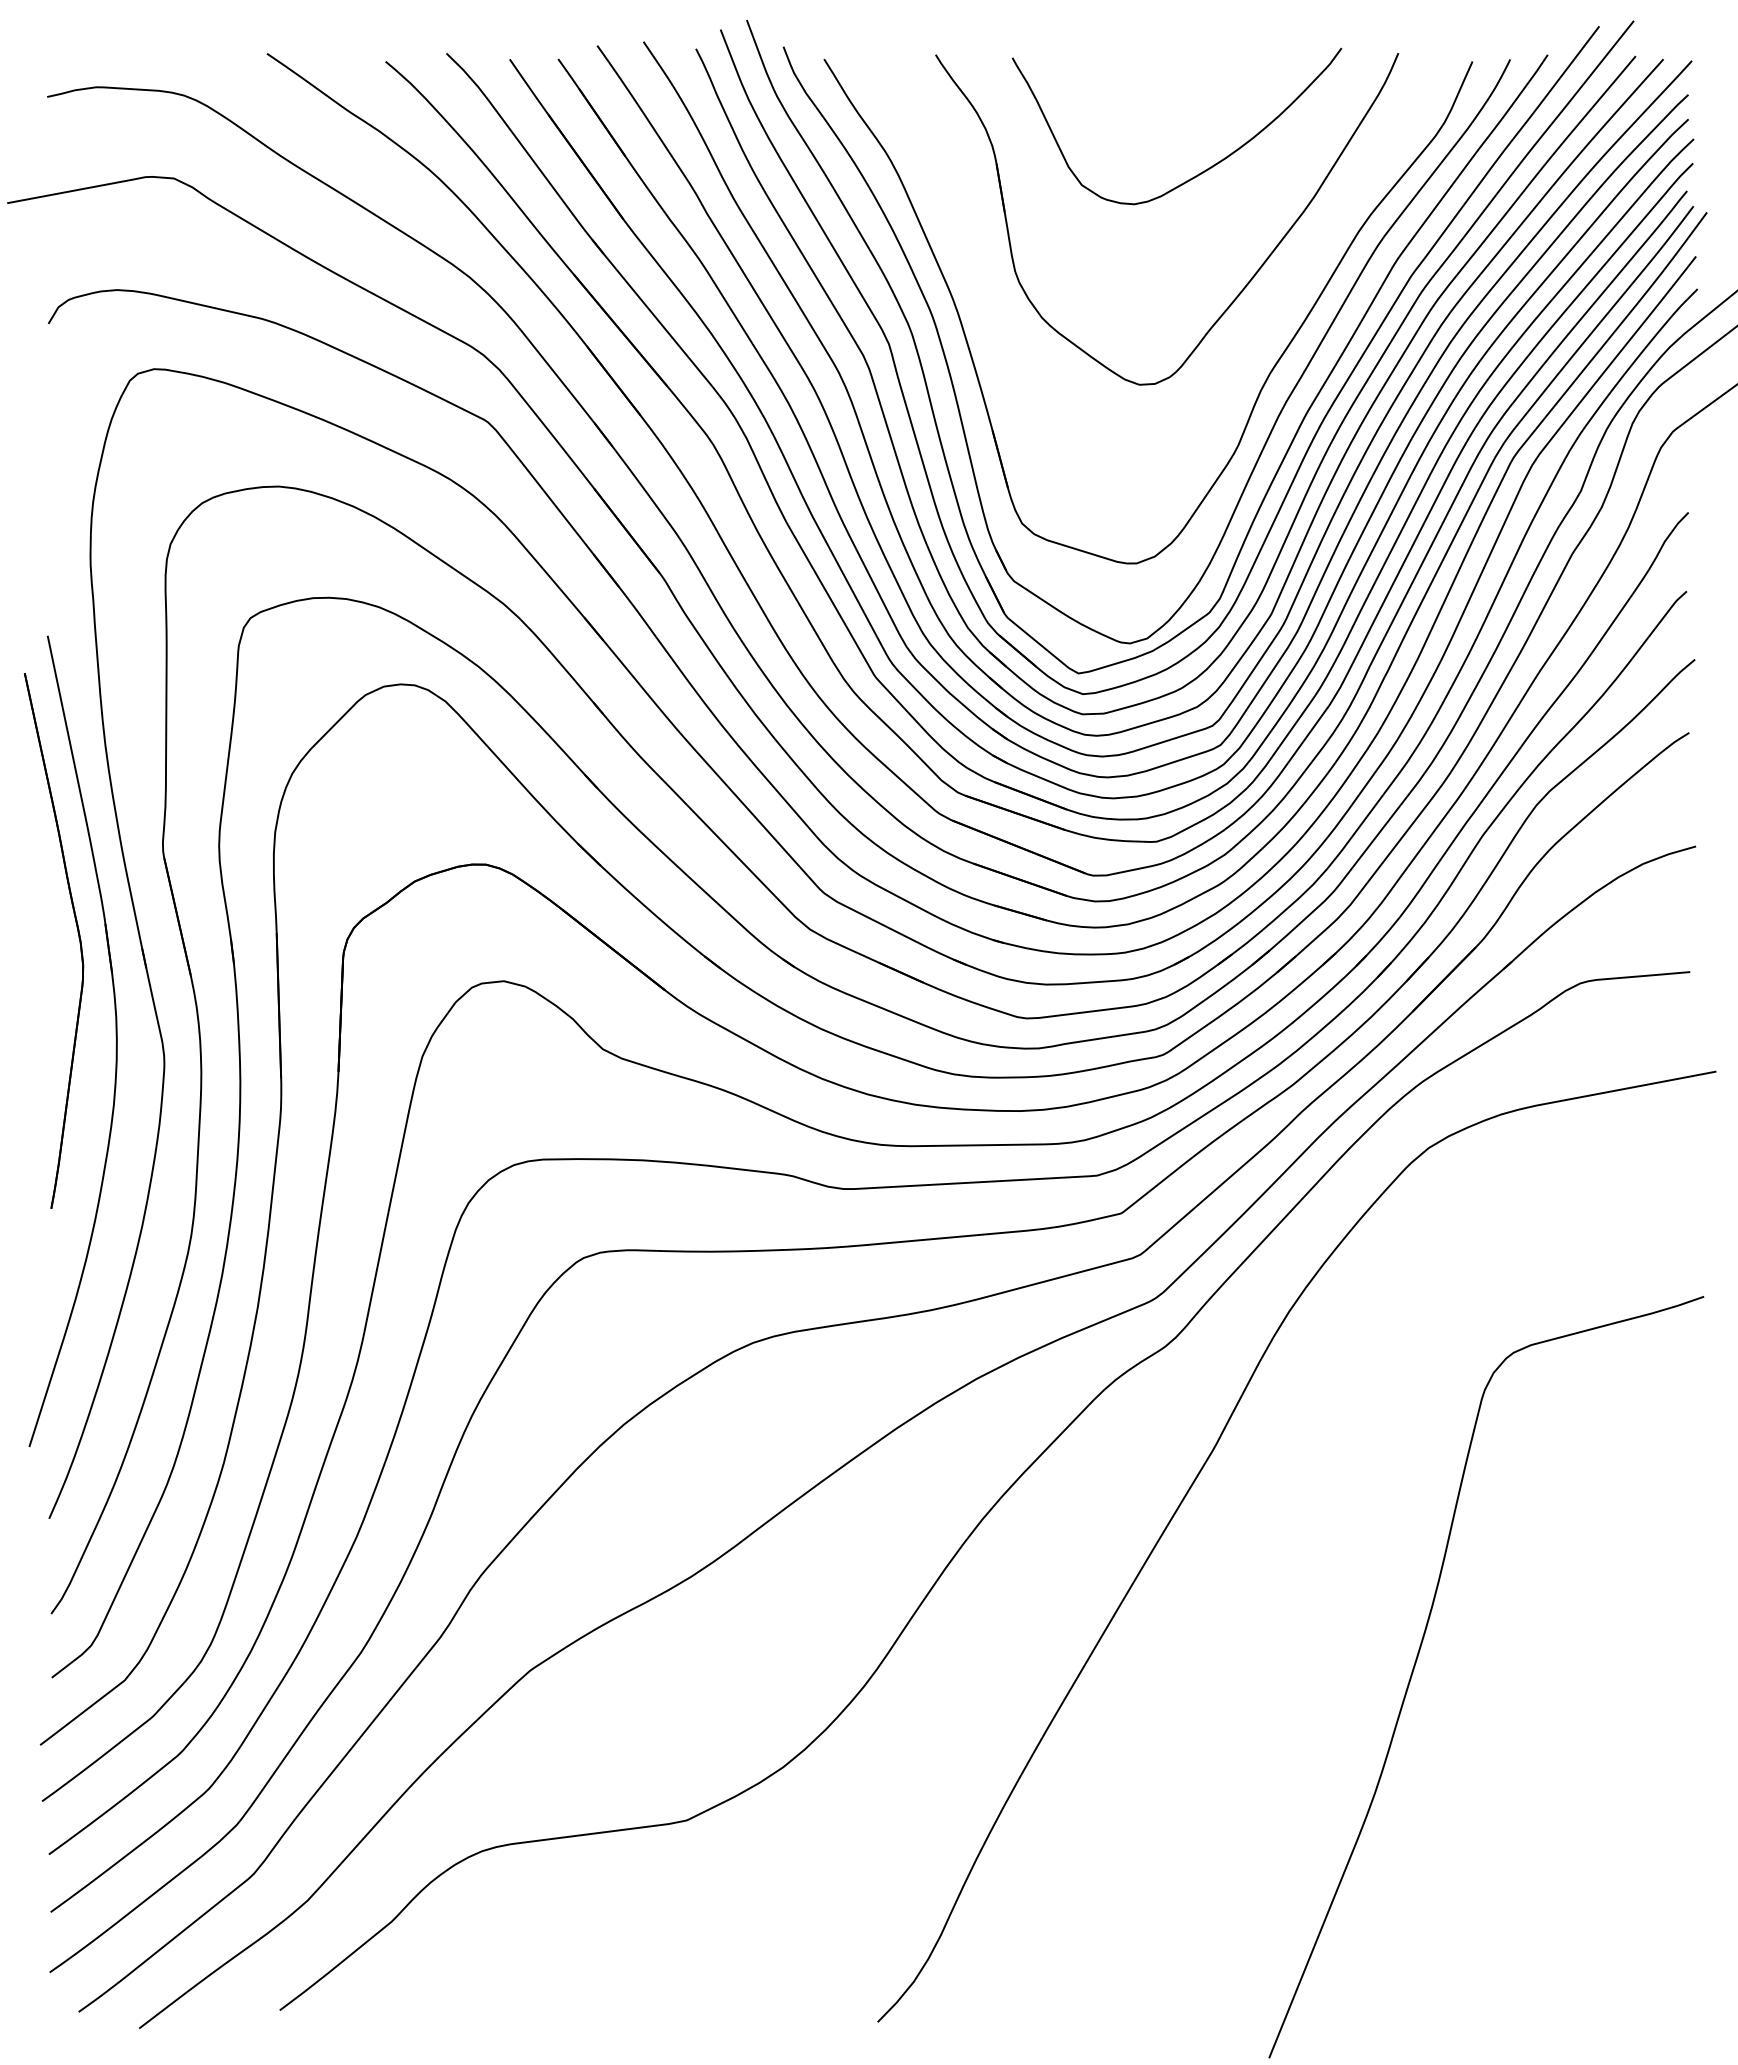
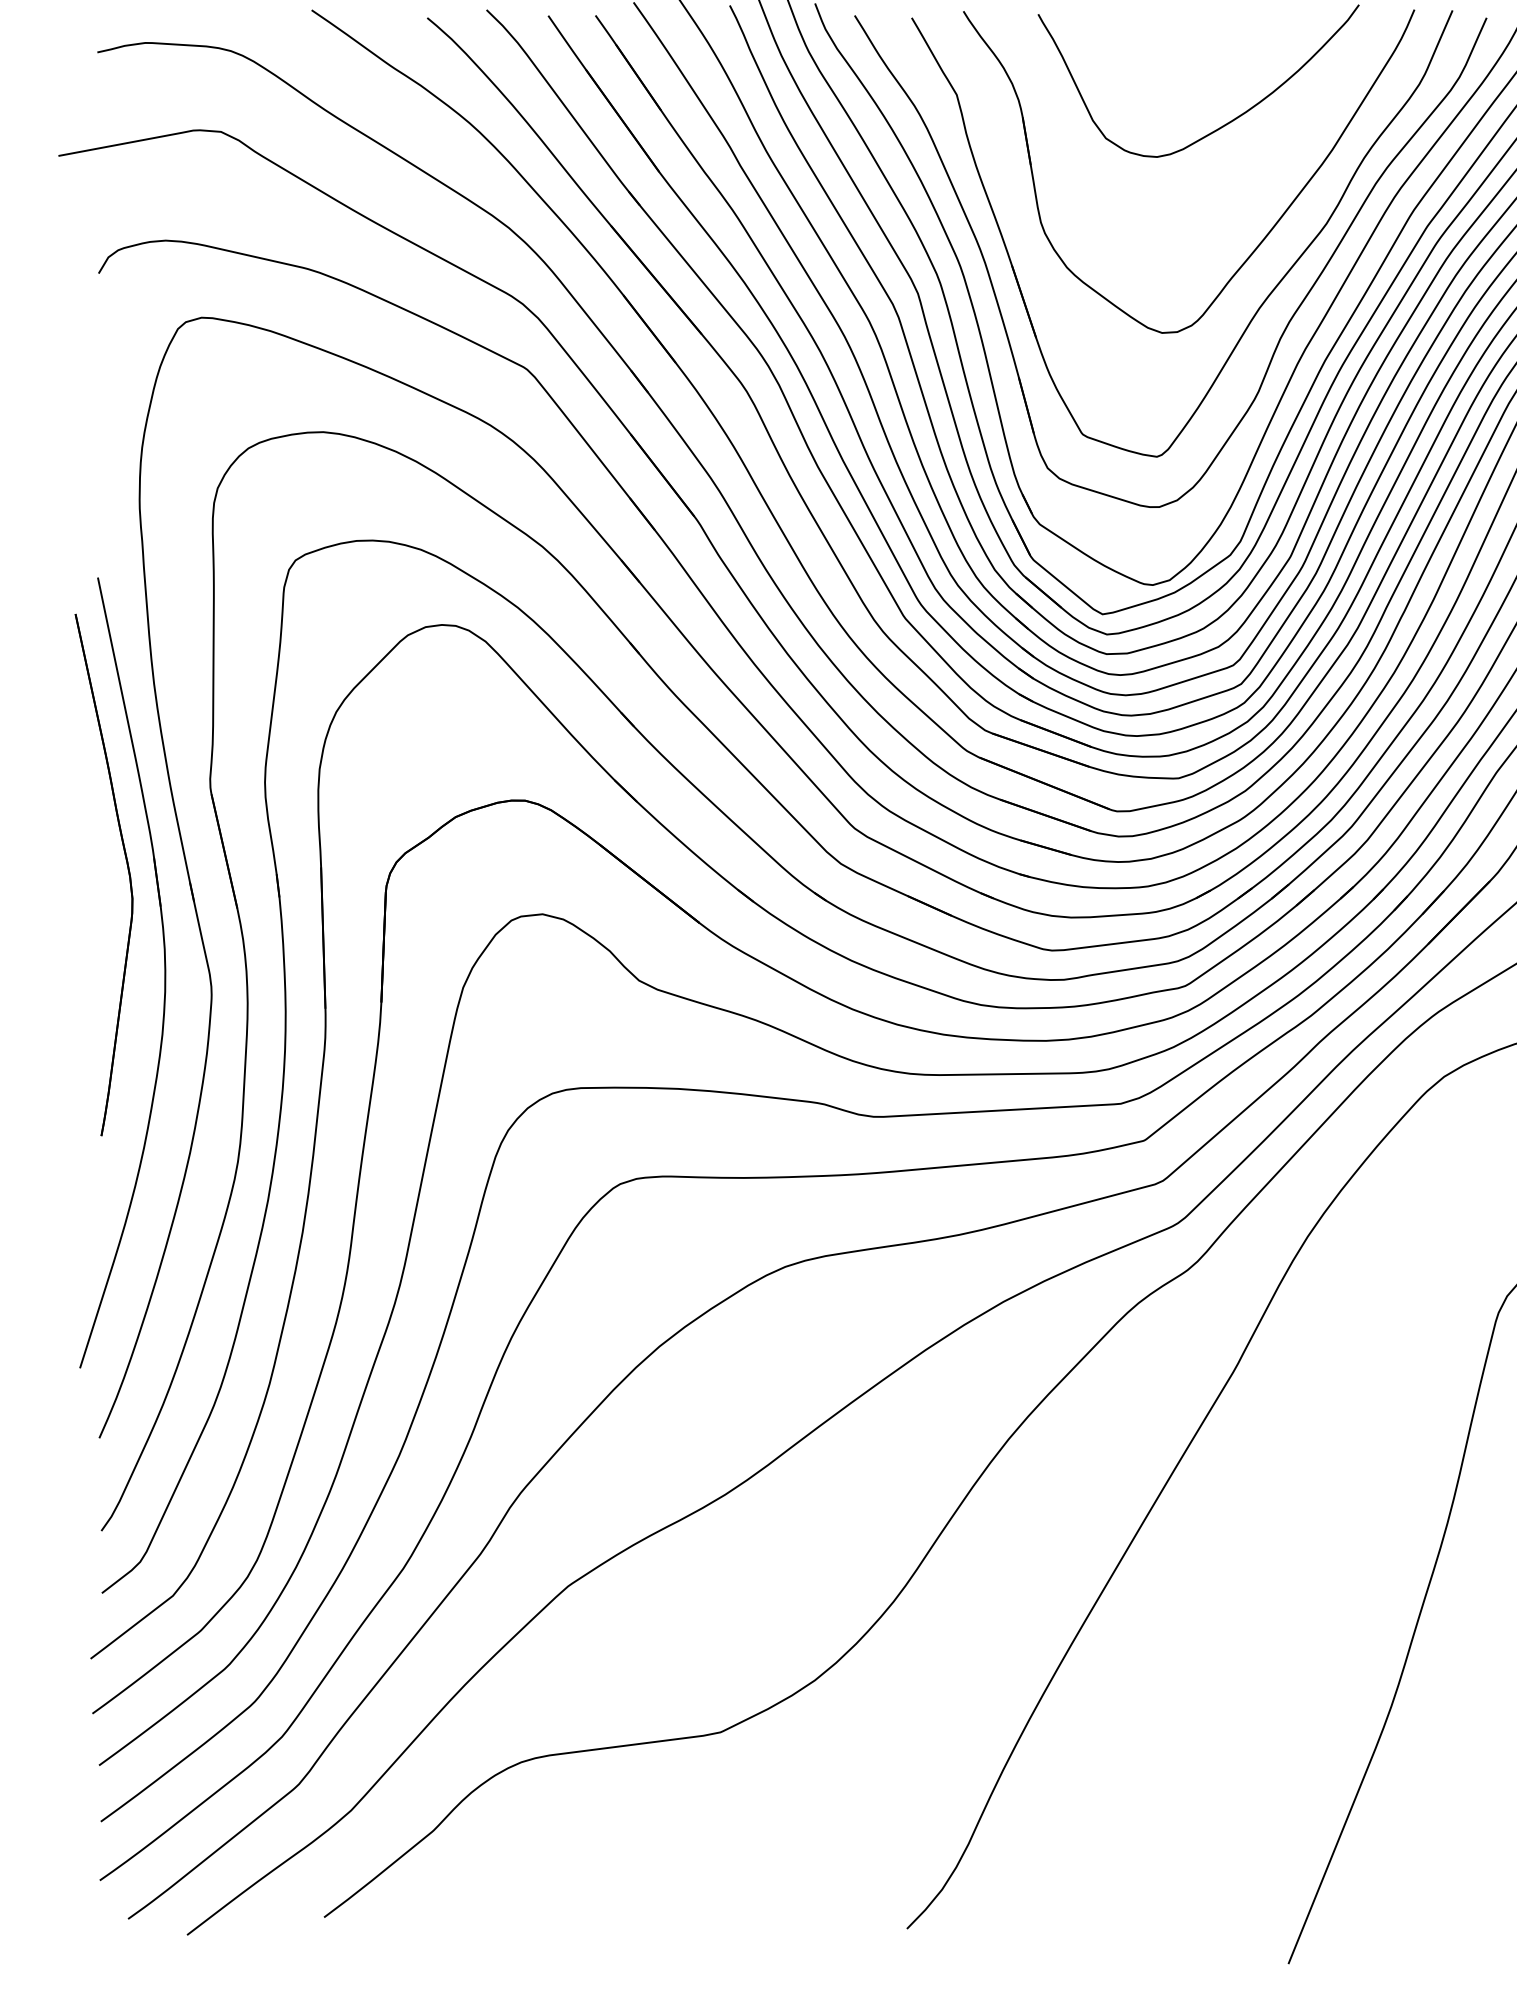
part: (1248, 345) -> (1268, 294), added

